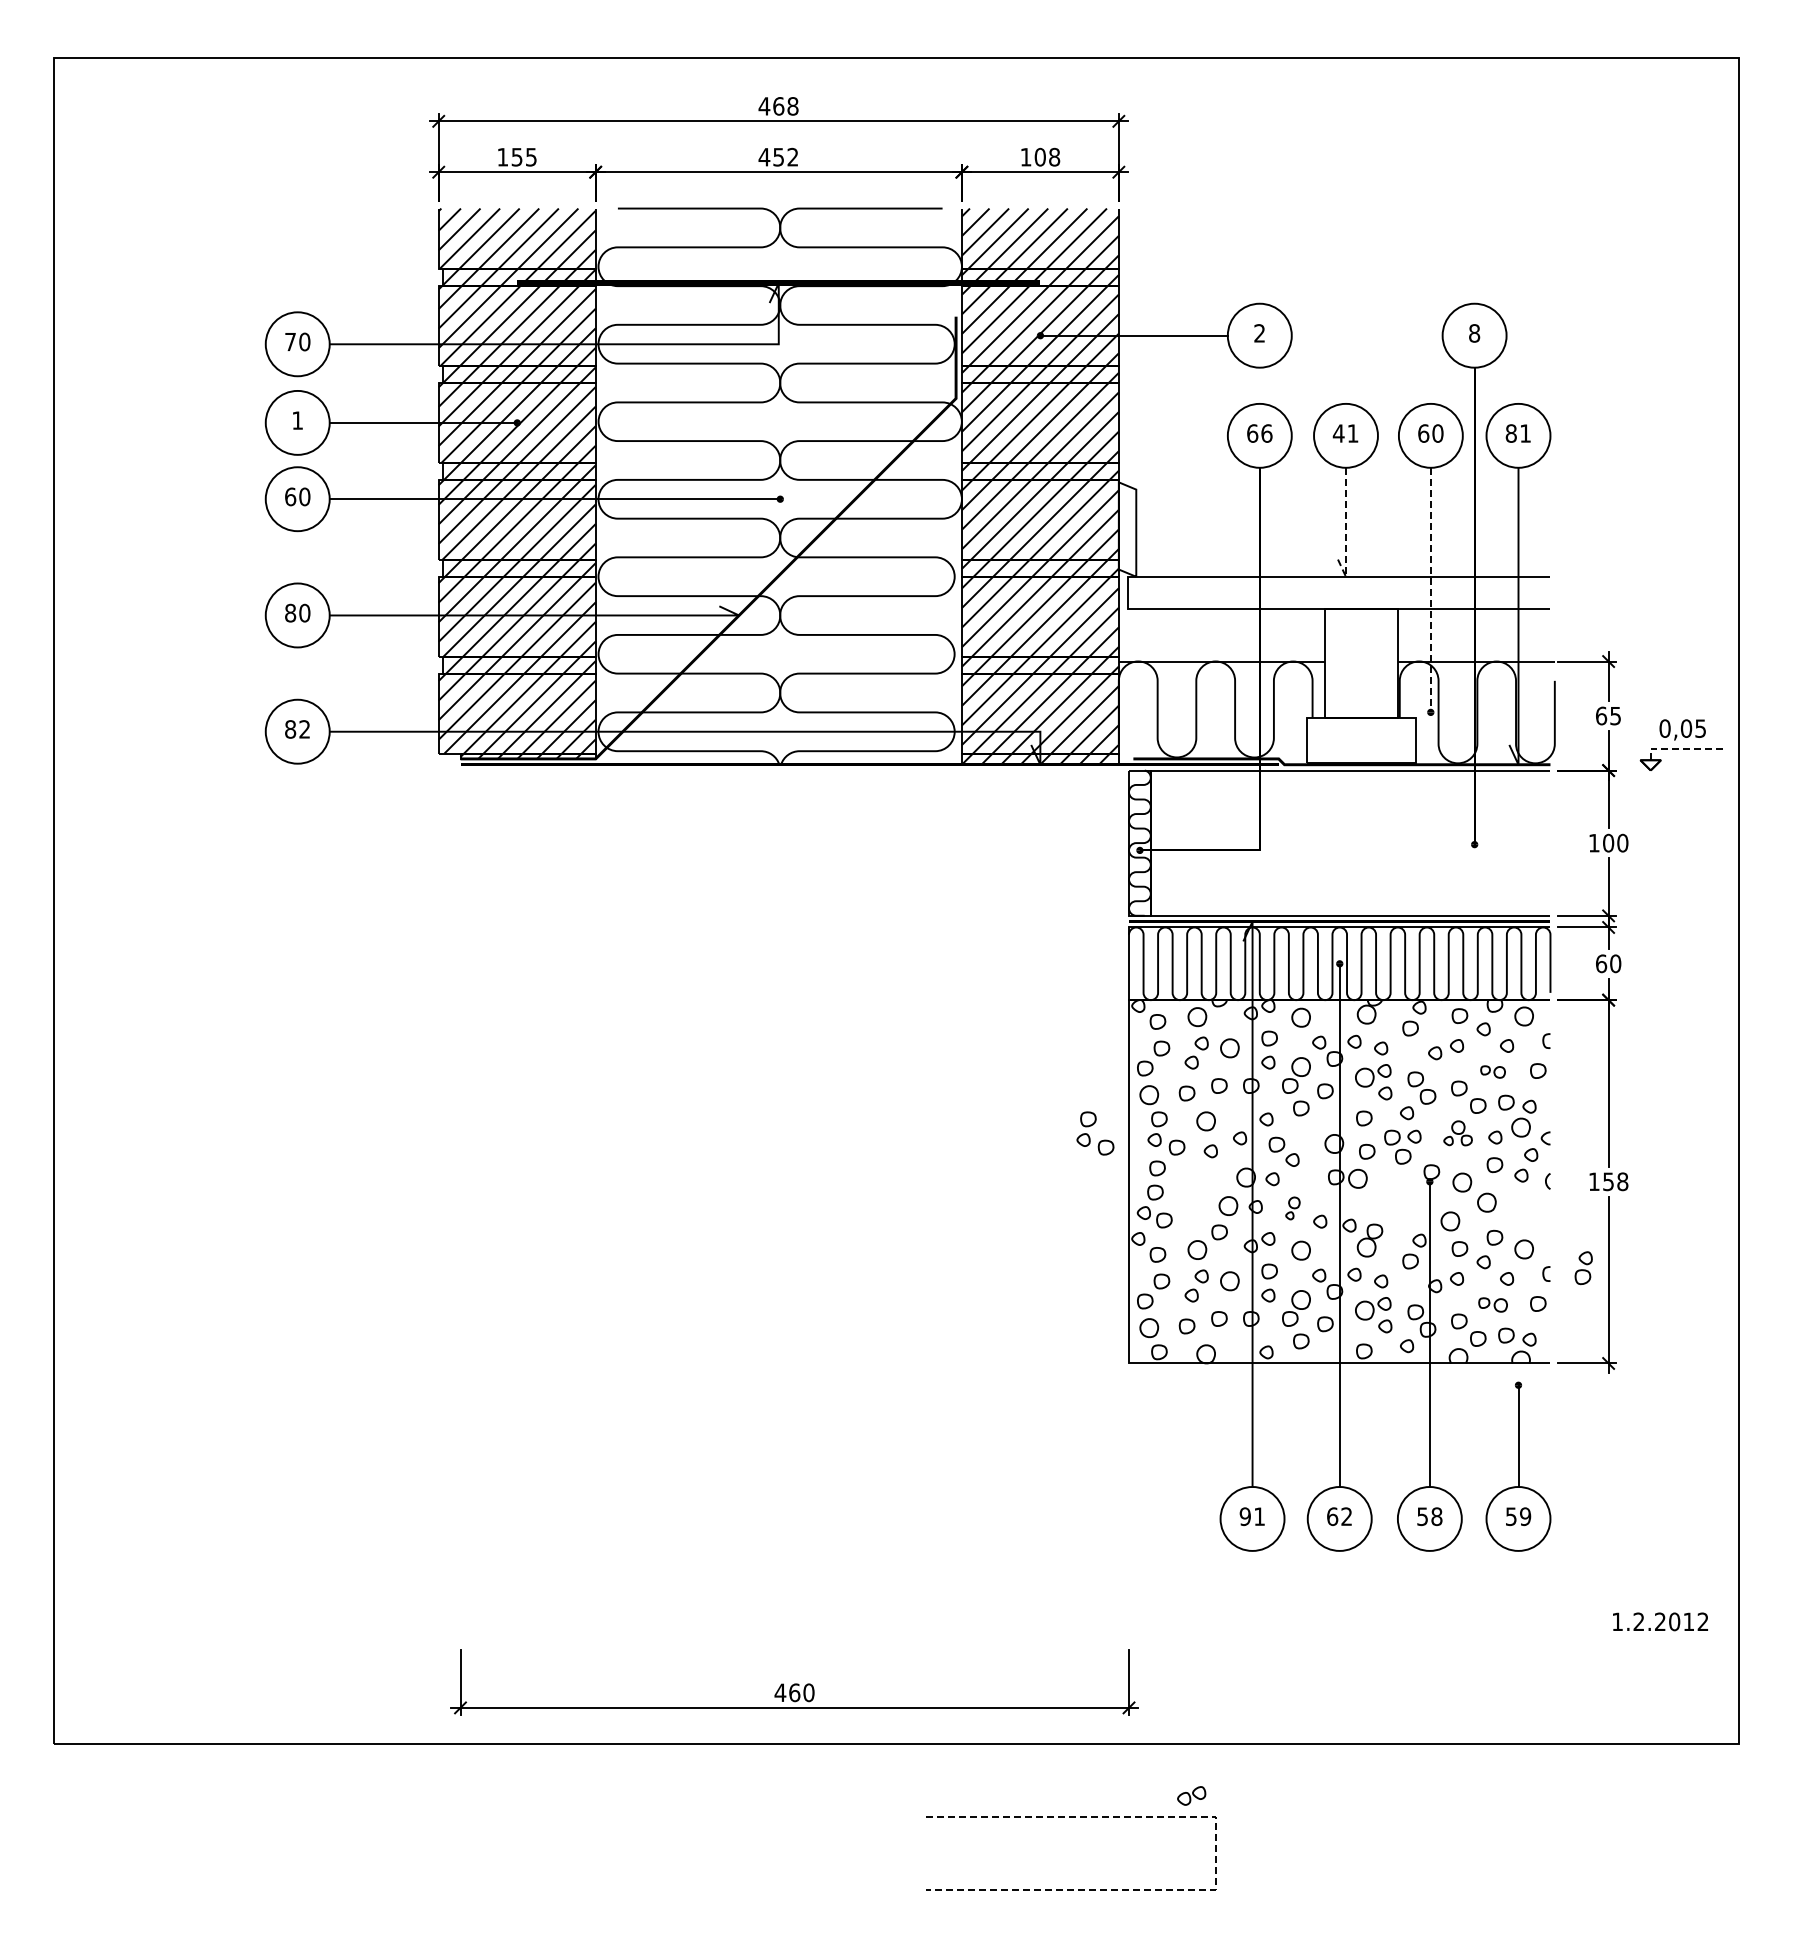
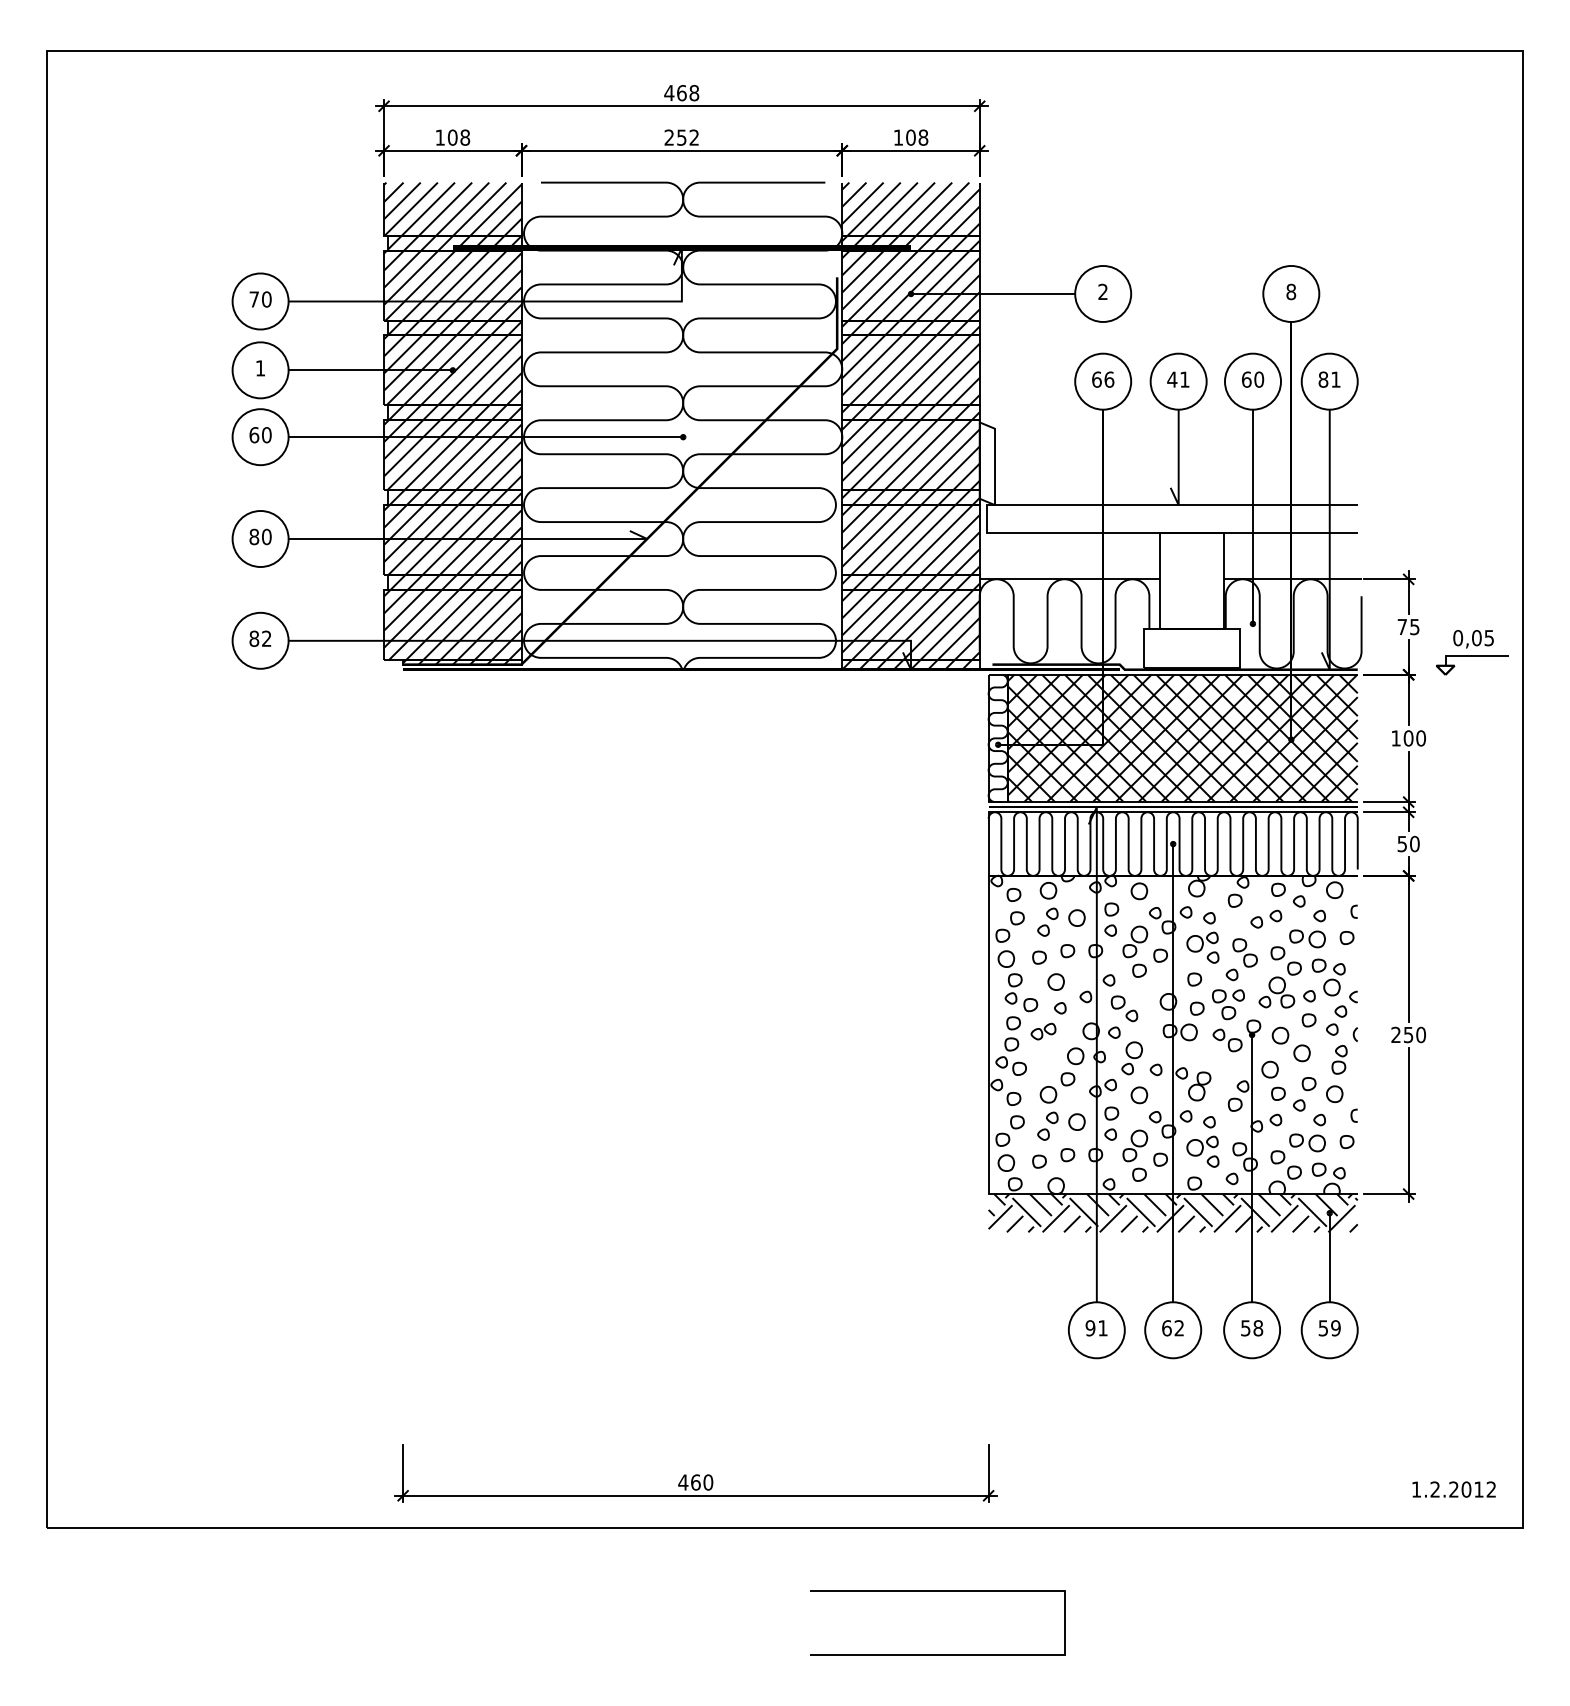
text: (523, 156) -> (458, 137), 155 -> 108
text: (764, 156) -> (669, 137), 452 -> 252
line: (1345, 533) -> (1178, 467), dashed -> solid
line: (1430, 590) -> (1252, 517), dashed -> solid
text: (1601, 715) -> (1402, 626), 65 -> 75
line: (1680, 748) -> (1471, 655), dashed -> solid
hatch: (1350, 842) -> (1182, 737), added
text: (1601, 963) -> (1402, 843), 60 -> 50
part: (1492, 1071) -> (1306, 938), size x1.67
part: (1457, 1133) -> (1276, 992), size x1.43
part: (1089, 1135) -> (954, 994), removed
text: (1608, 1181) -> (1408, 1034), 158 -> 250
part: (1401, 1187) -> (1227, 1039), added
part: (1292, 1208) -> (1131, 1058), size x1.67
part: (1583, 1268) -> (1339, 1060), moved
part: (1492, 1304) -> (1306, 1142), size x1.43
hatch: (1339, 1385) -> (1172, 1213), added
text: (1660, 1621) -> (1454, 1489), moved
part: (1191, 1795) -> (1043, 1031), moved
line: (1216, 1853) -> (1065, 1623), dashed -> solid

